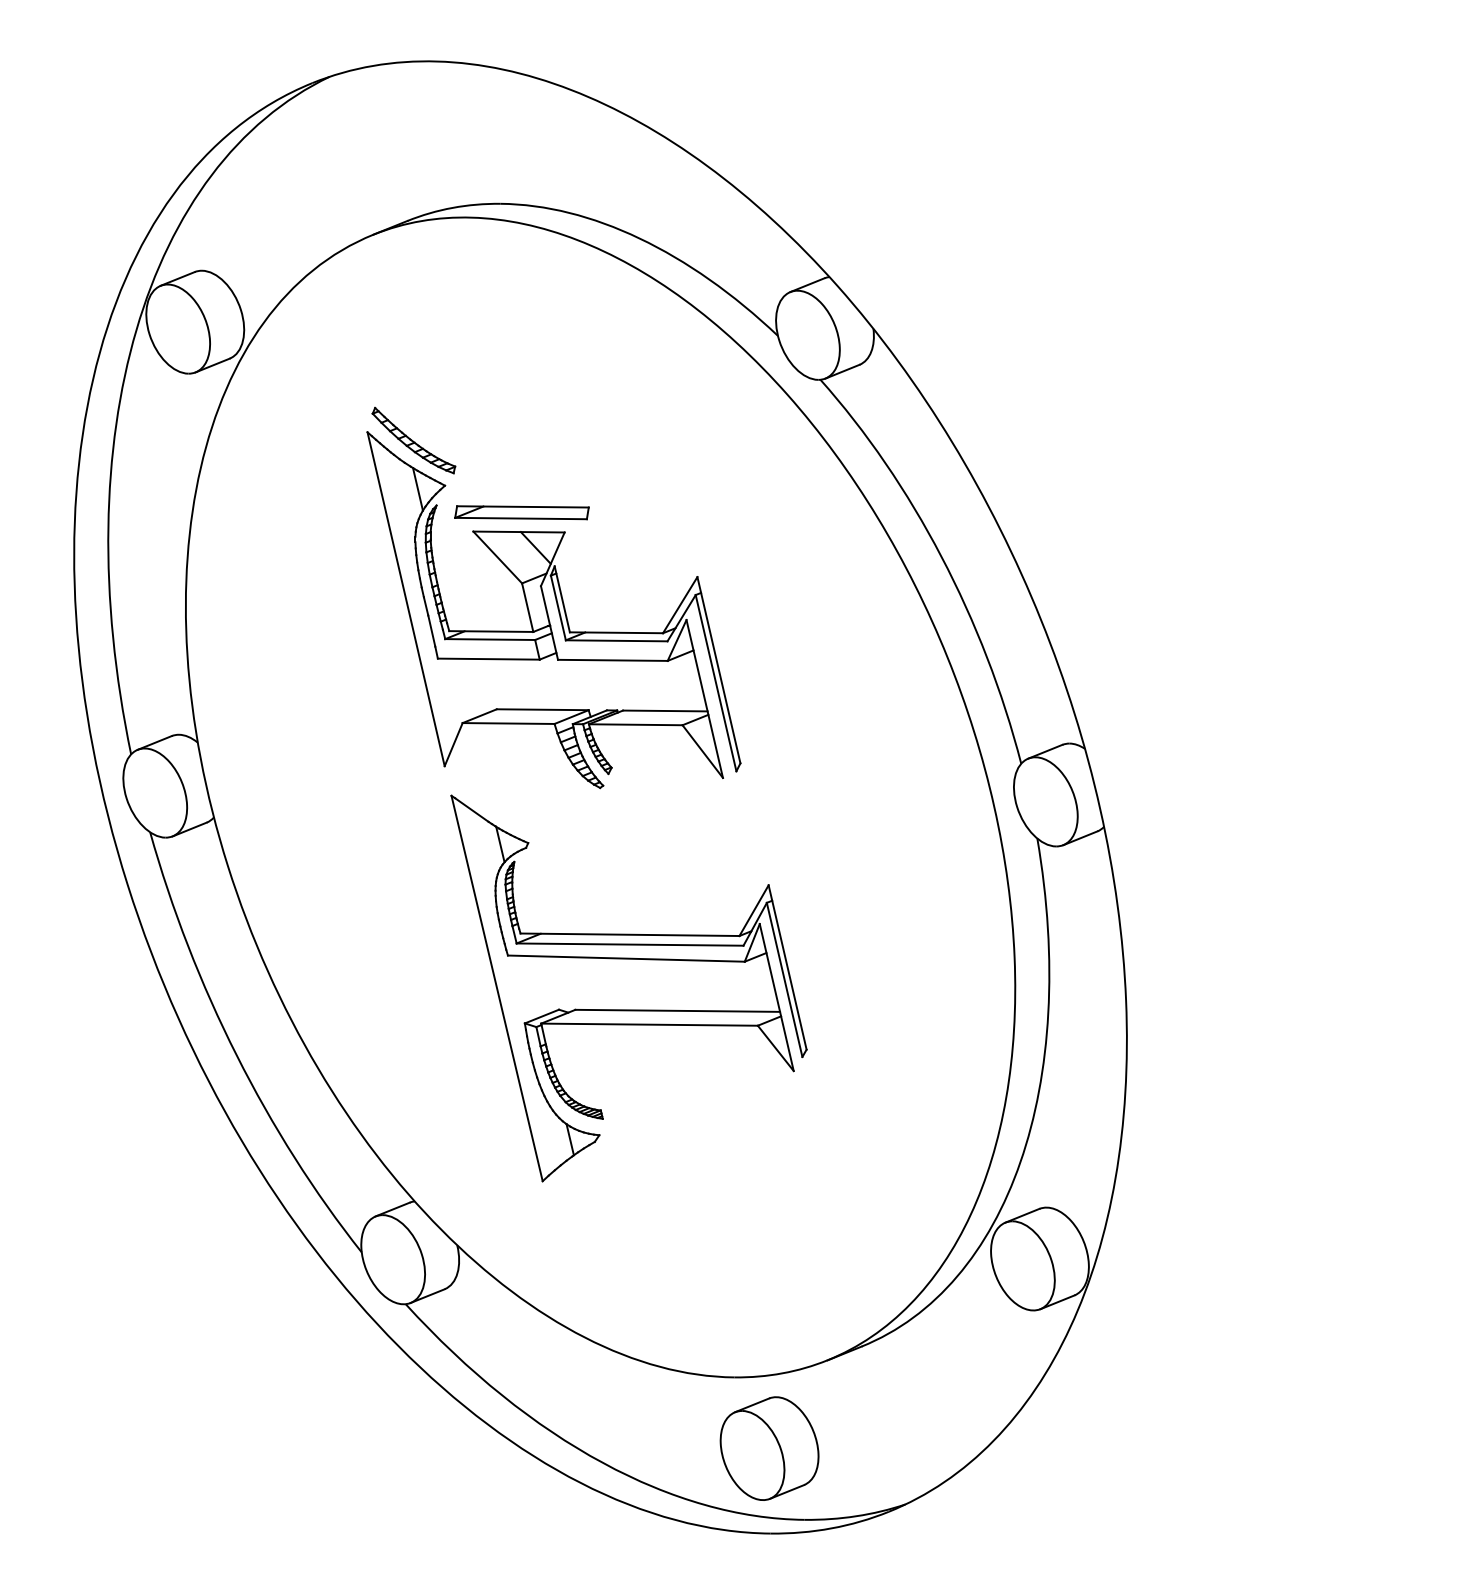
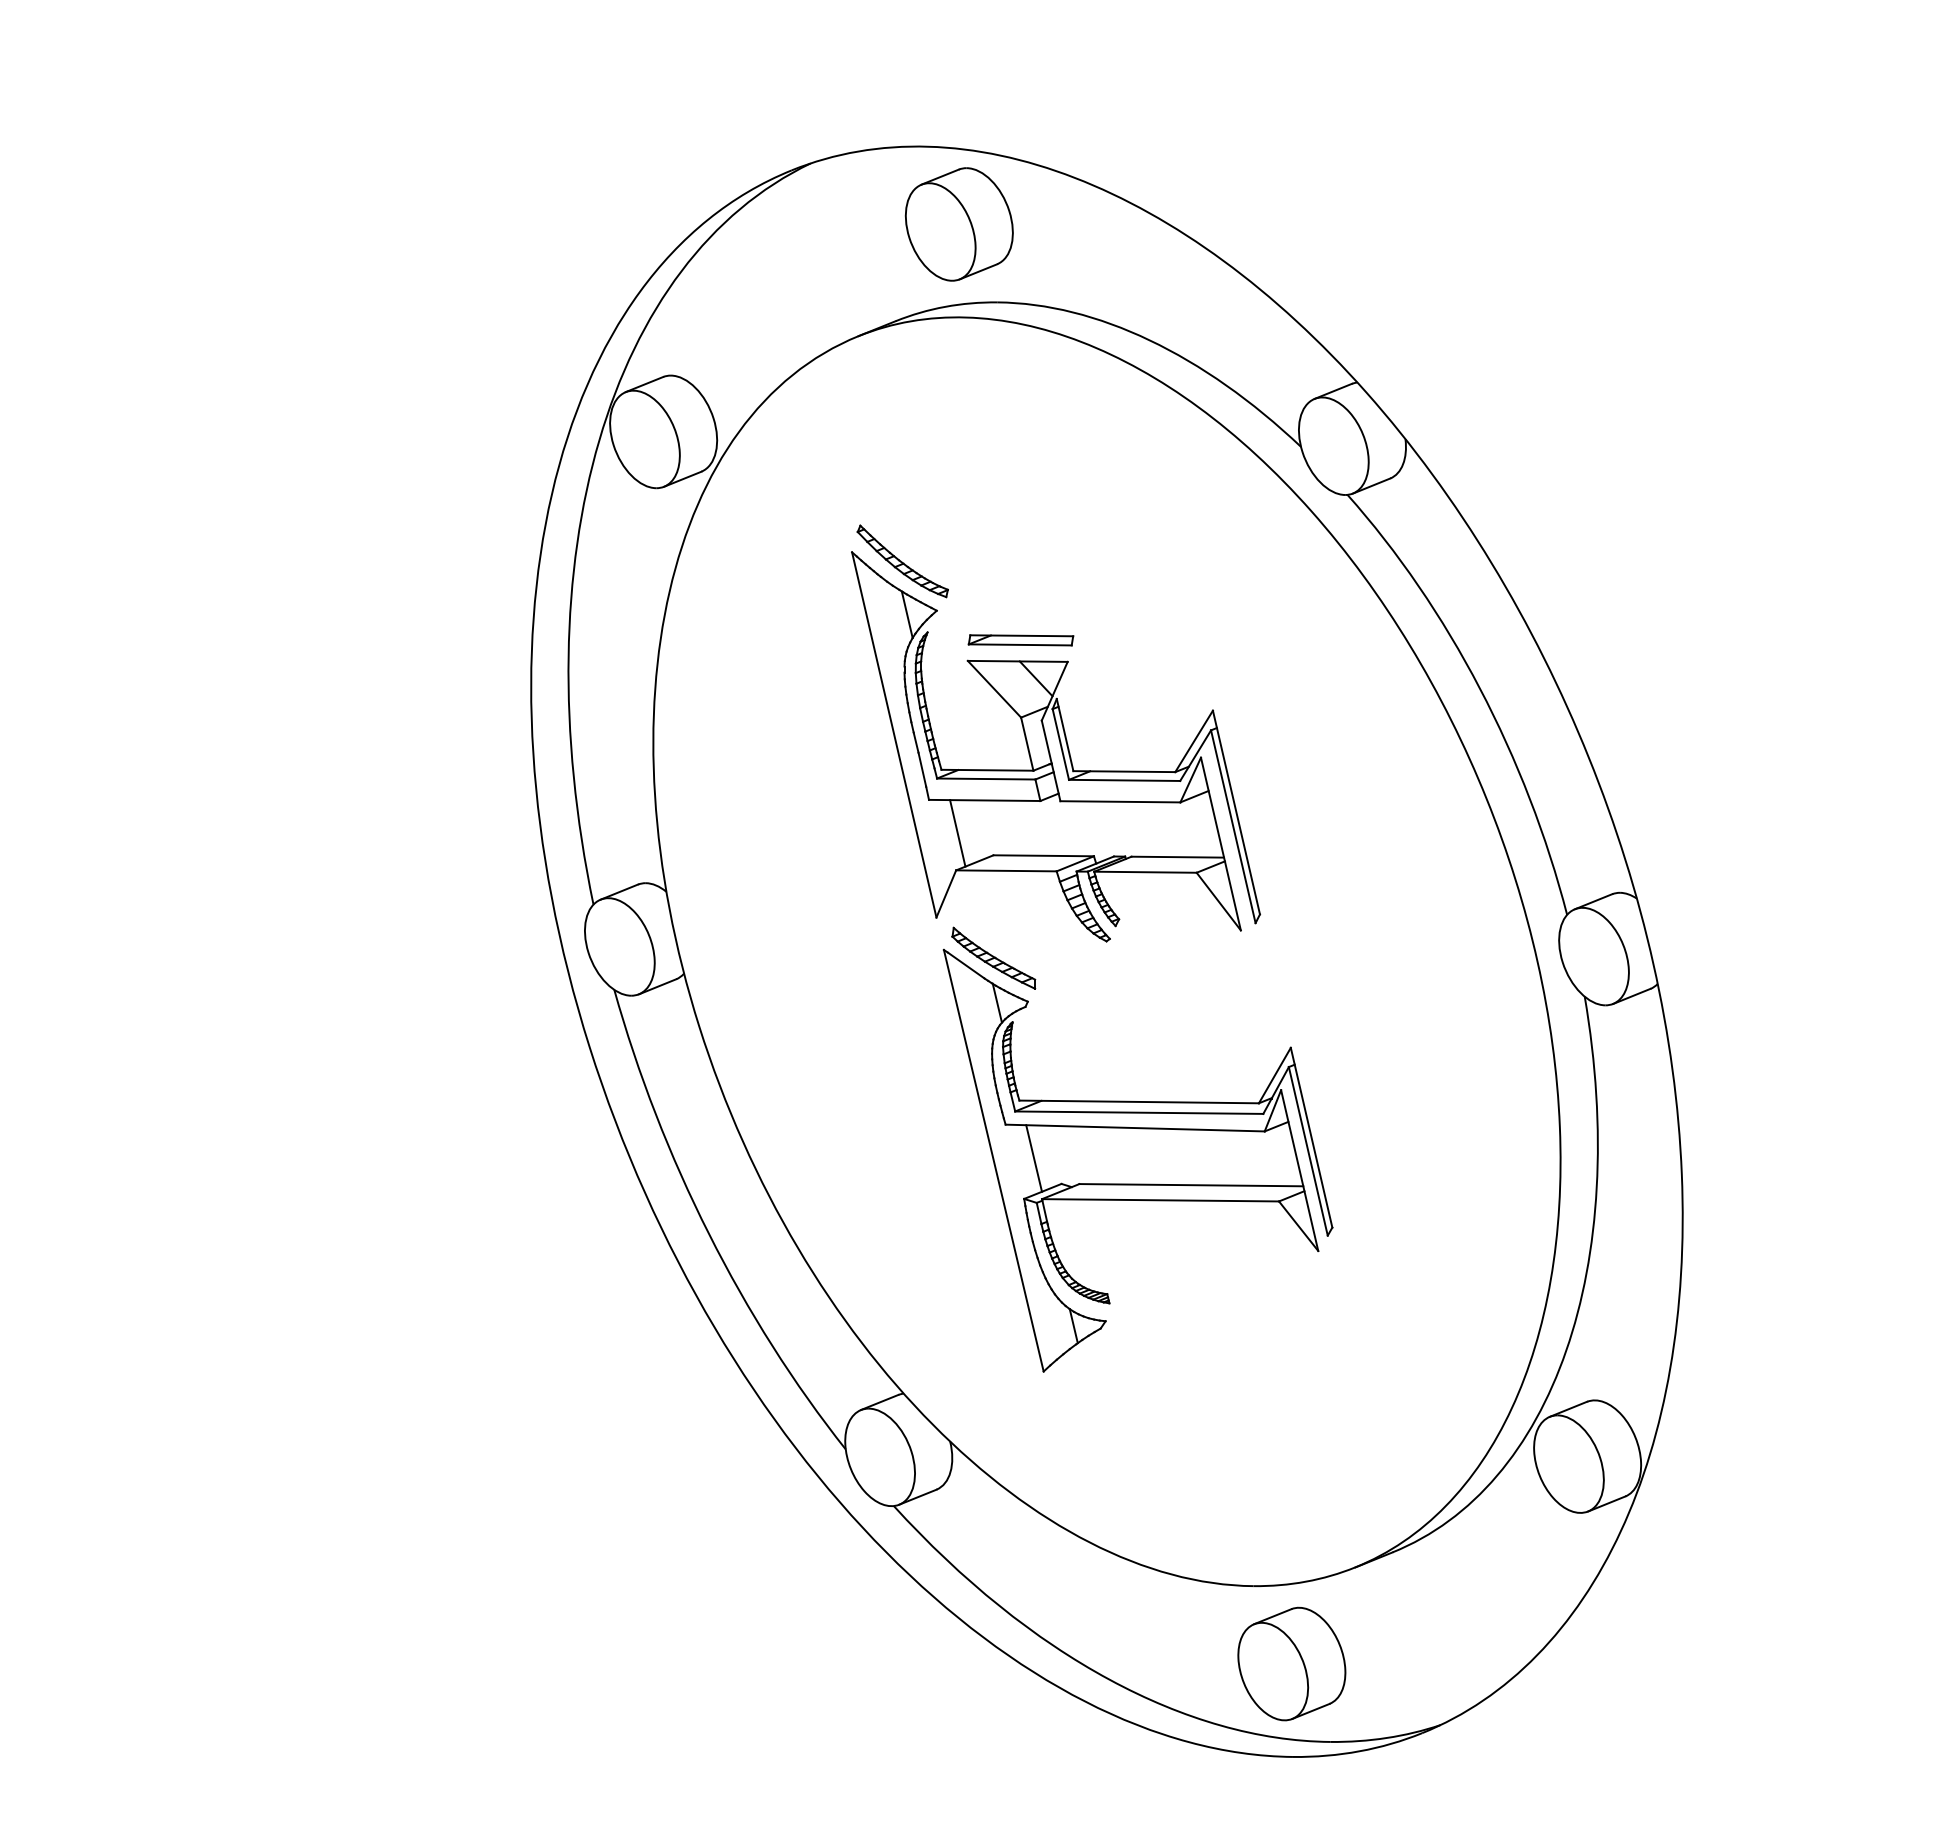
part: (464, 132) -> (958, 224), added
part: (521, 512) -> (1020, 640), size x0.71
line: (463, 689) -> (957, 833), added
part: (496, 802) -> (993, 957), added
line: (534, 986) -> (1034, 1158), added

